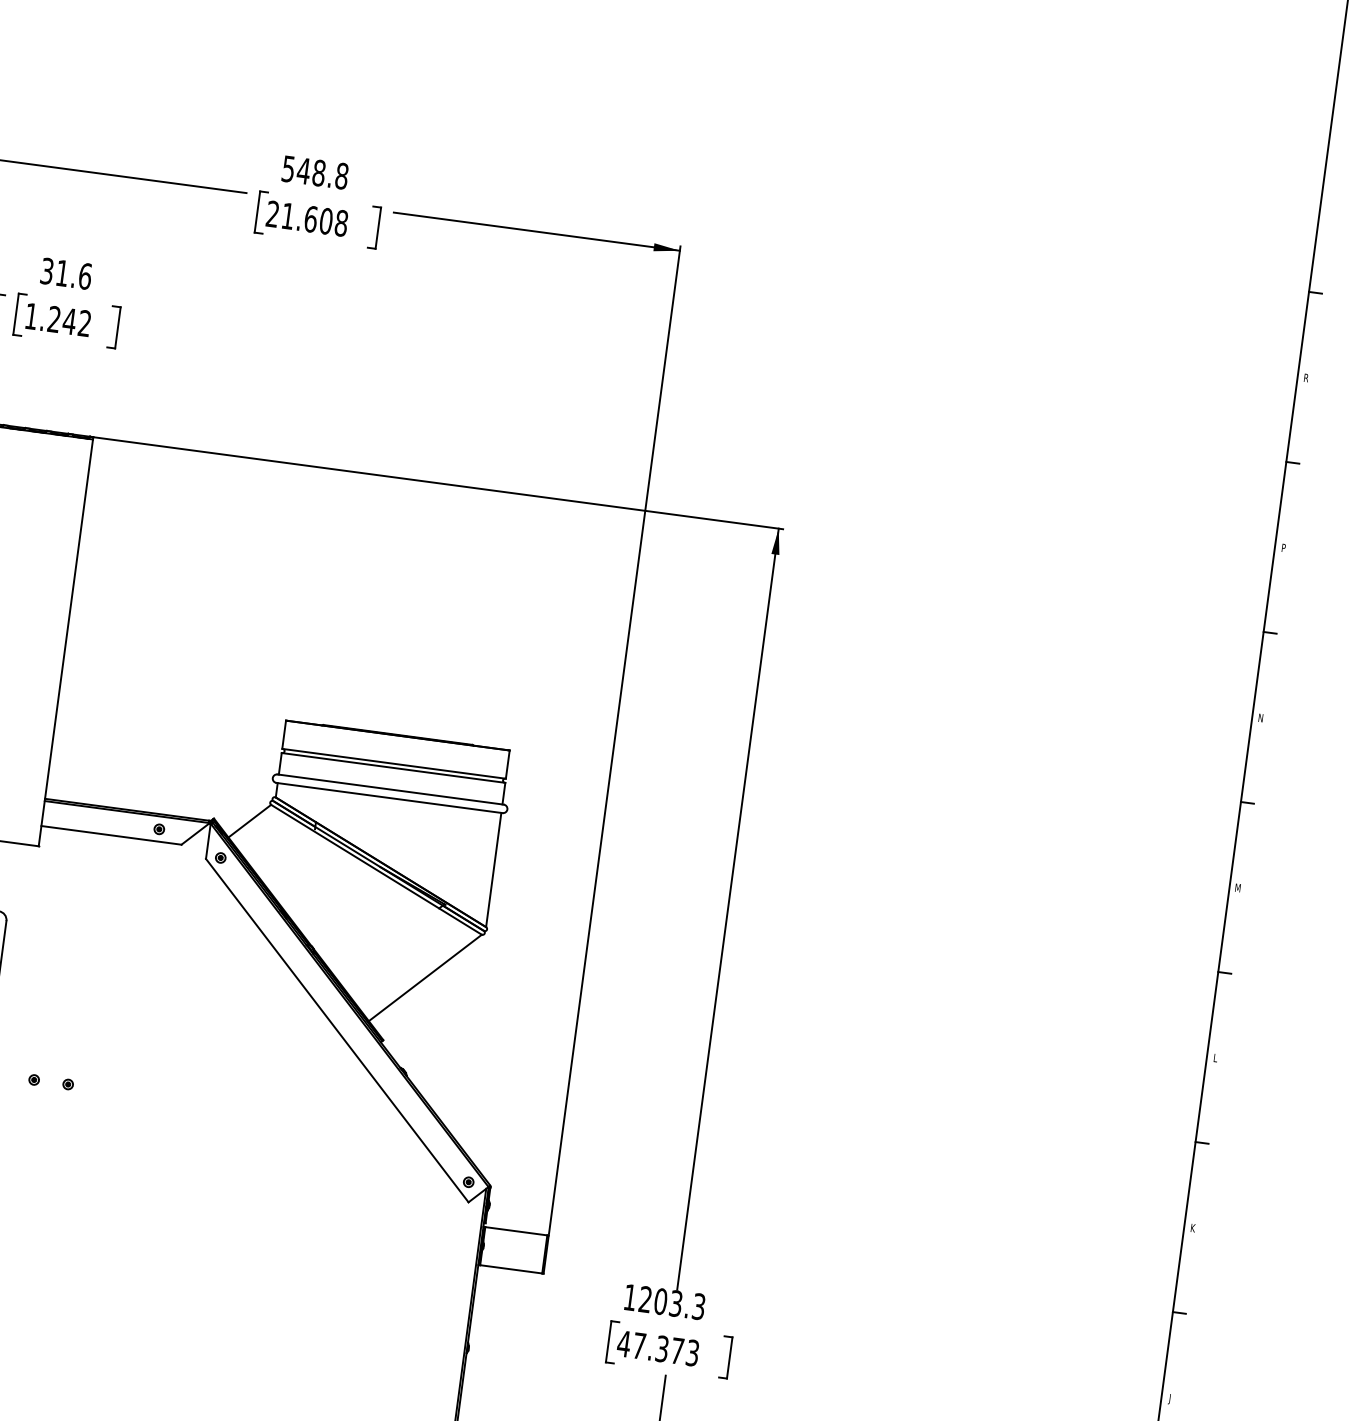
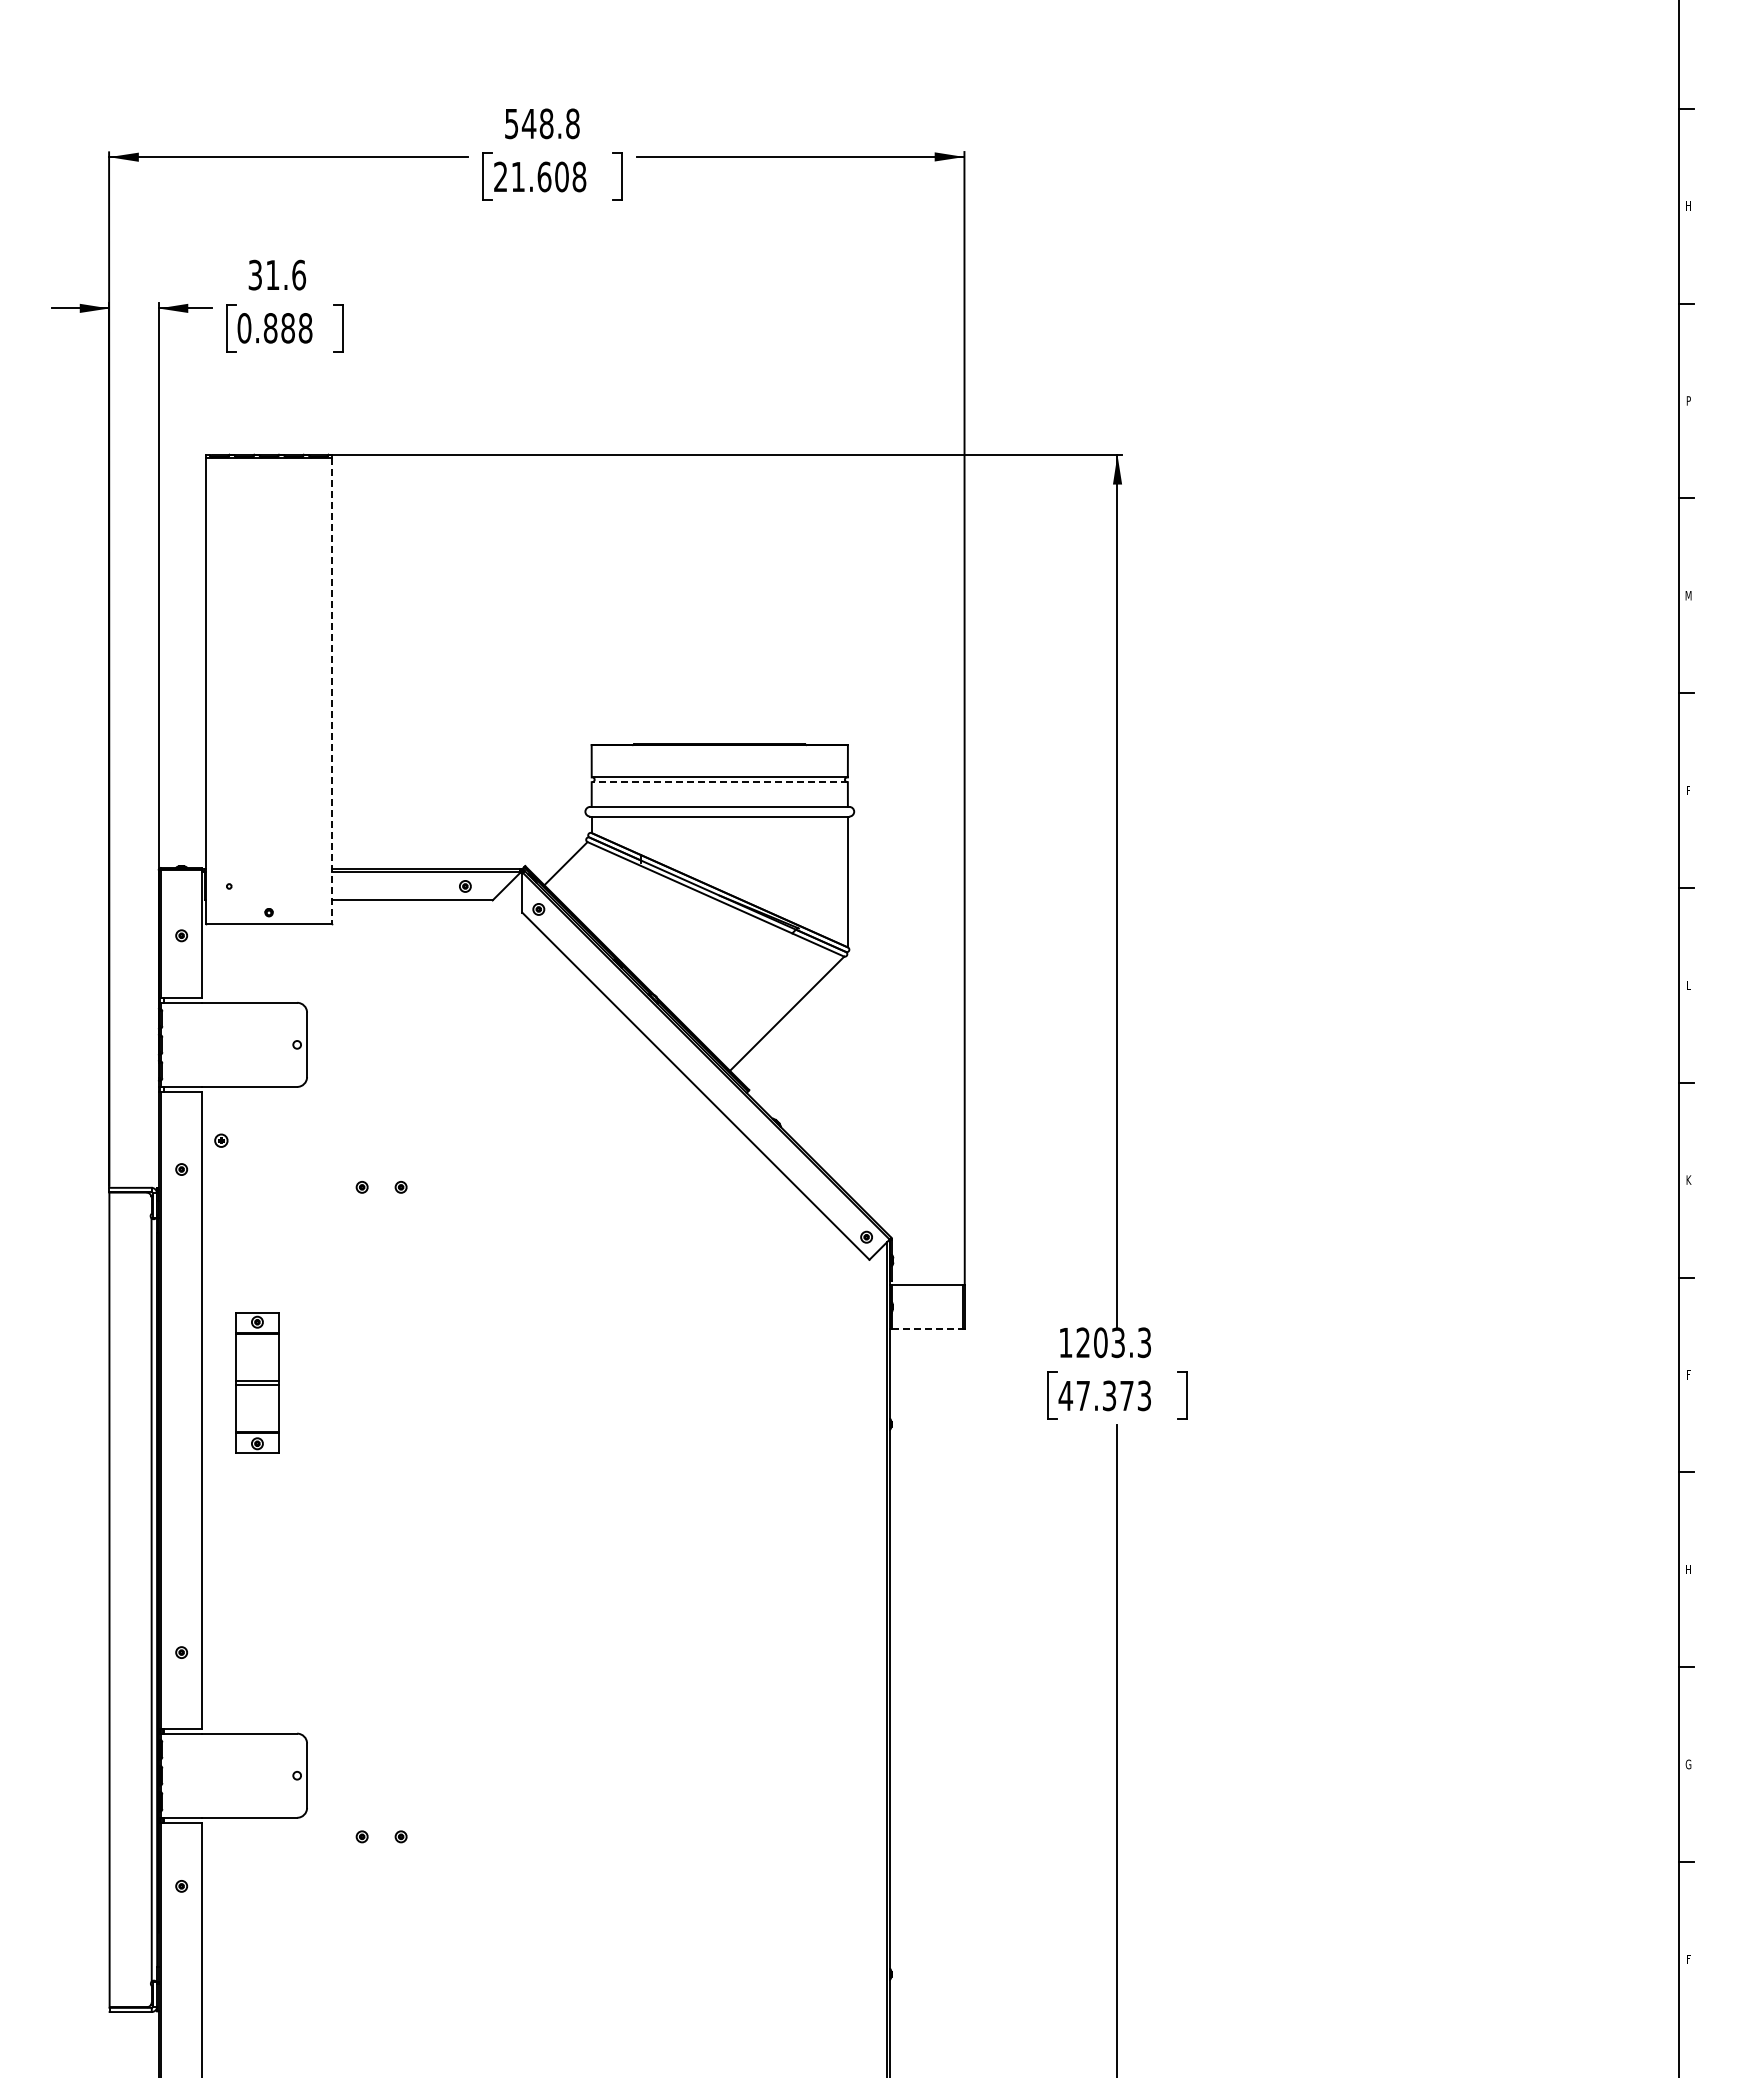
text: (57, 320) -> (274, 328), 1.242 -> 0.888
text: (1306, 377) -> (1688, 205), R -> H
line: (66, 643) -> (332, 691), solid -> dashed
text: (1260, 717) -> (1688, 595), N -> M
line: (393, 768) -> (719, 782), solid -> dashed
text: (1238, 888) -> (1688, 790), M -> F
line: (511, 1269) -> (927, 1328), solid -> dashed
text: (1169, 1399) -> (1688, 1376), J -> F

